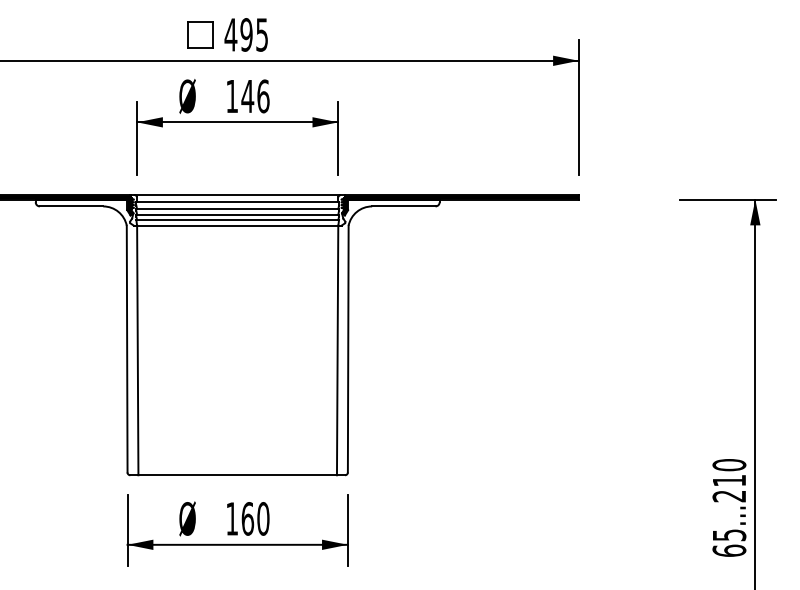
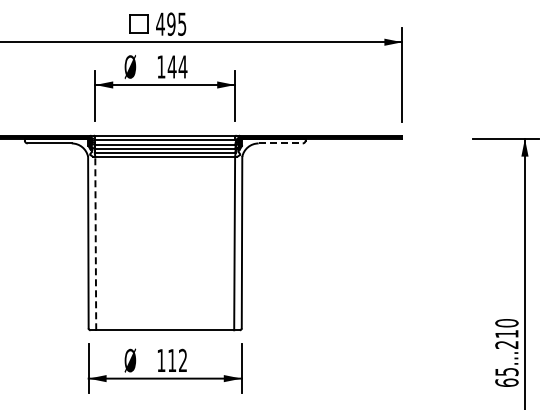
text: (262, 95) -> (182, 66), 146 -> 144
line: (405, 206) -> (281, 143), solid -> dashed
line: (137, 350) -> (95, 243), solid -> dashed
text: (255, 518) -> (177, 360), 160 -> 112

